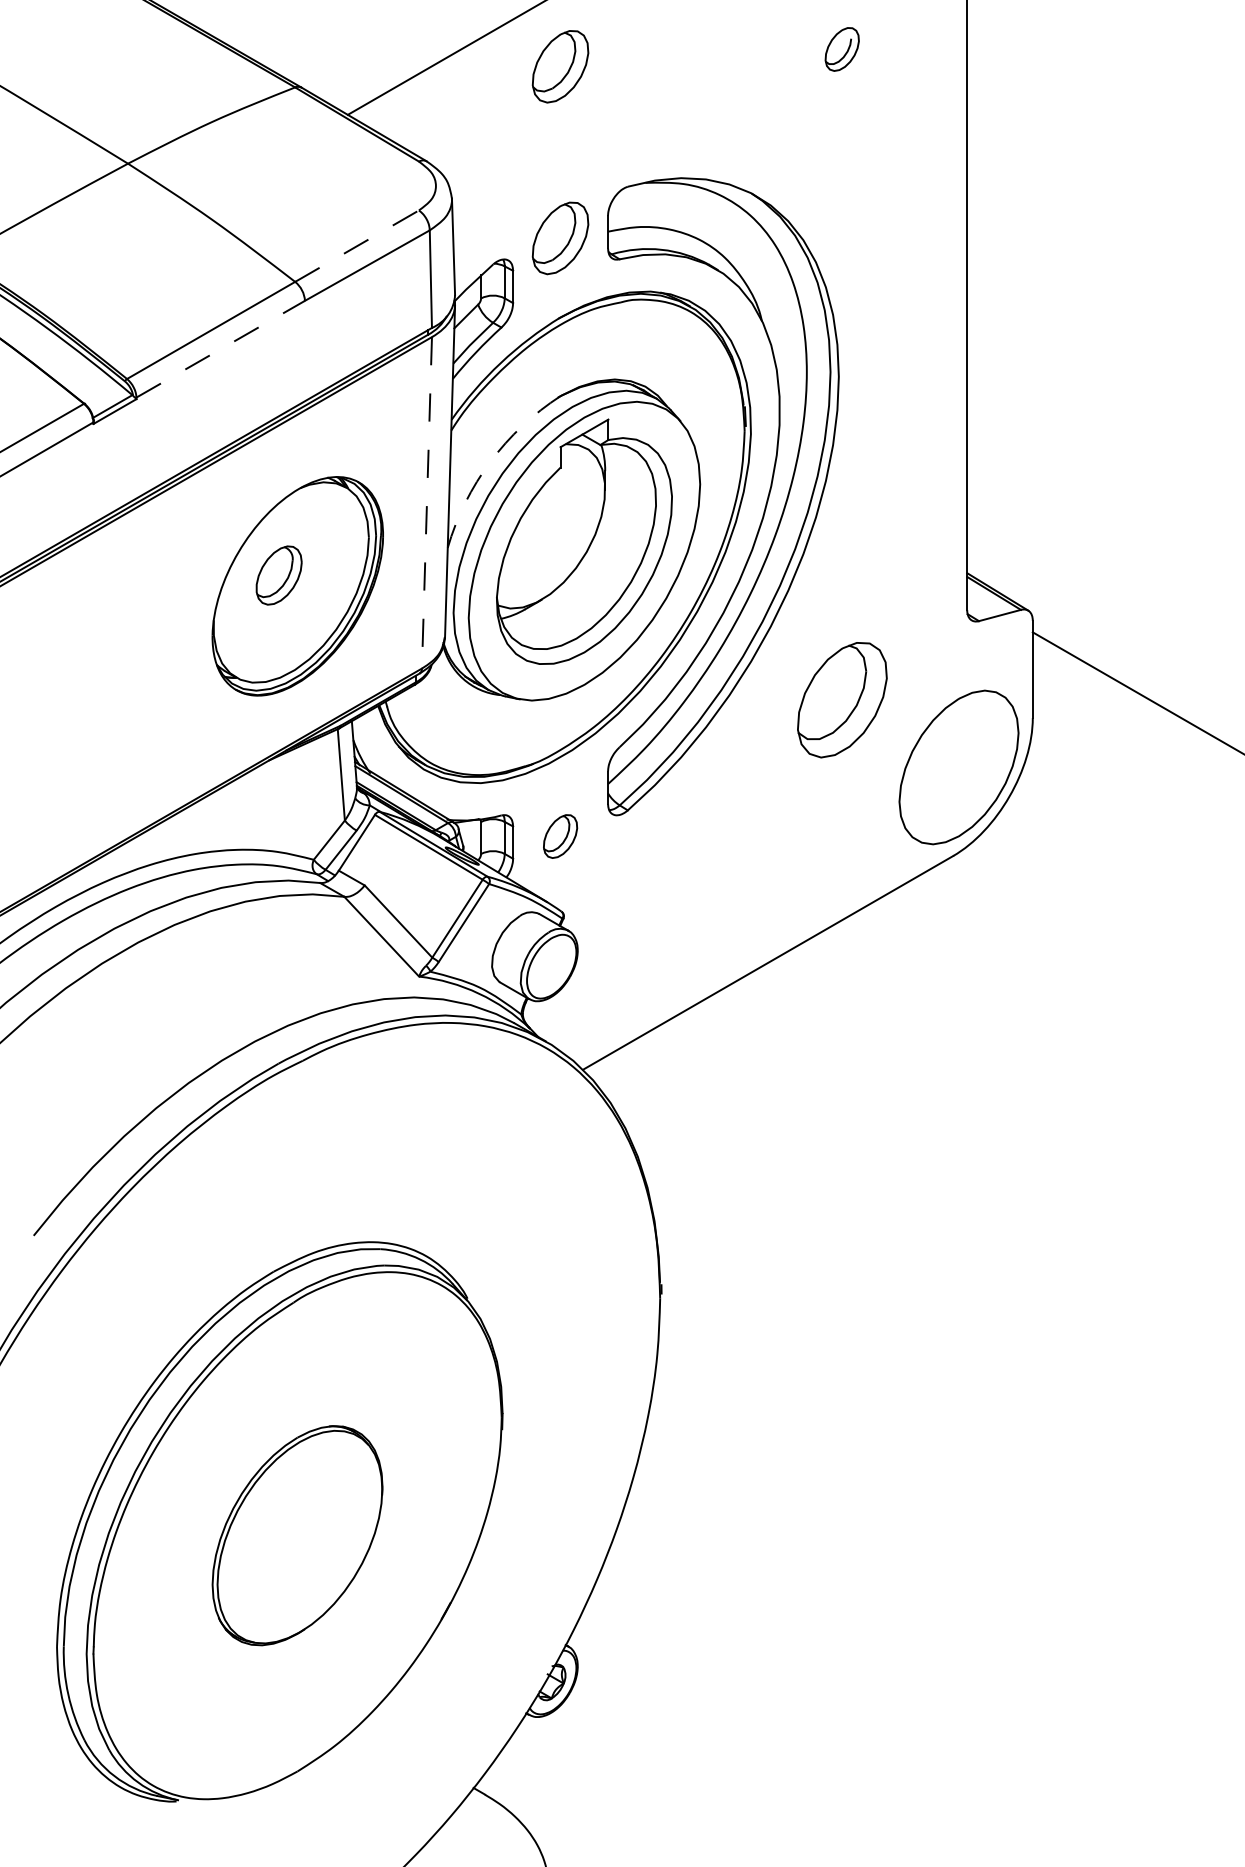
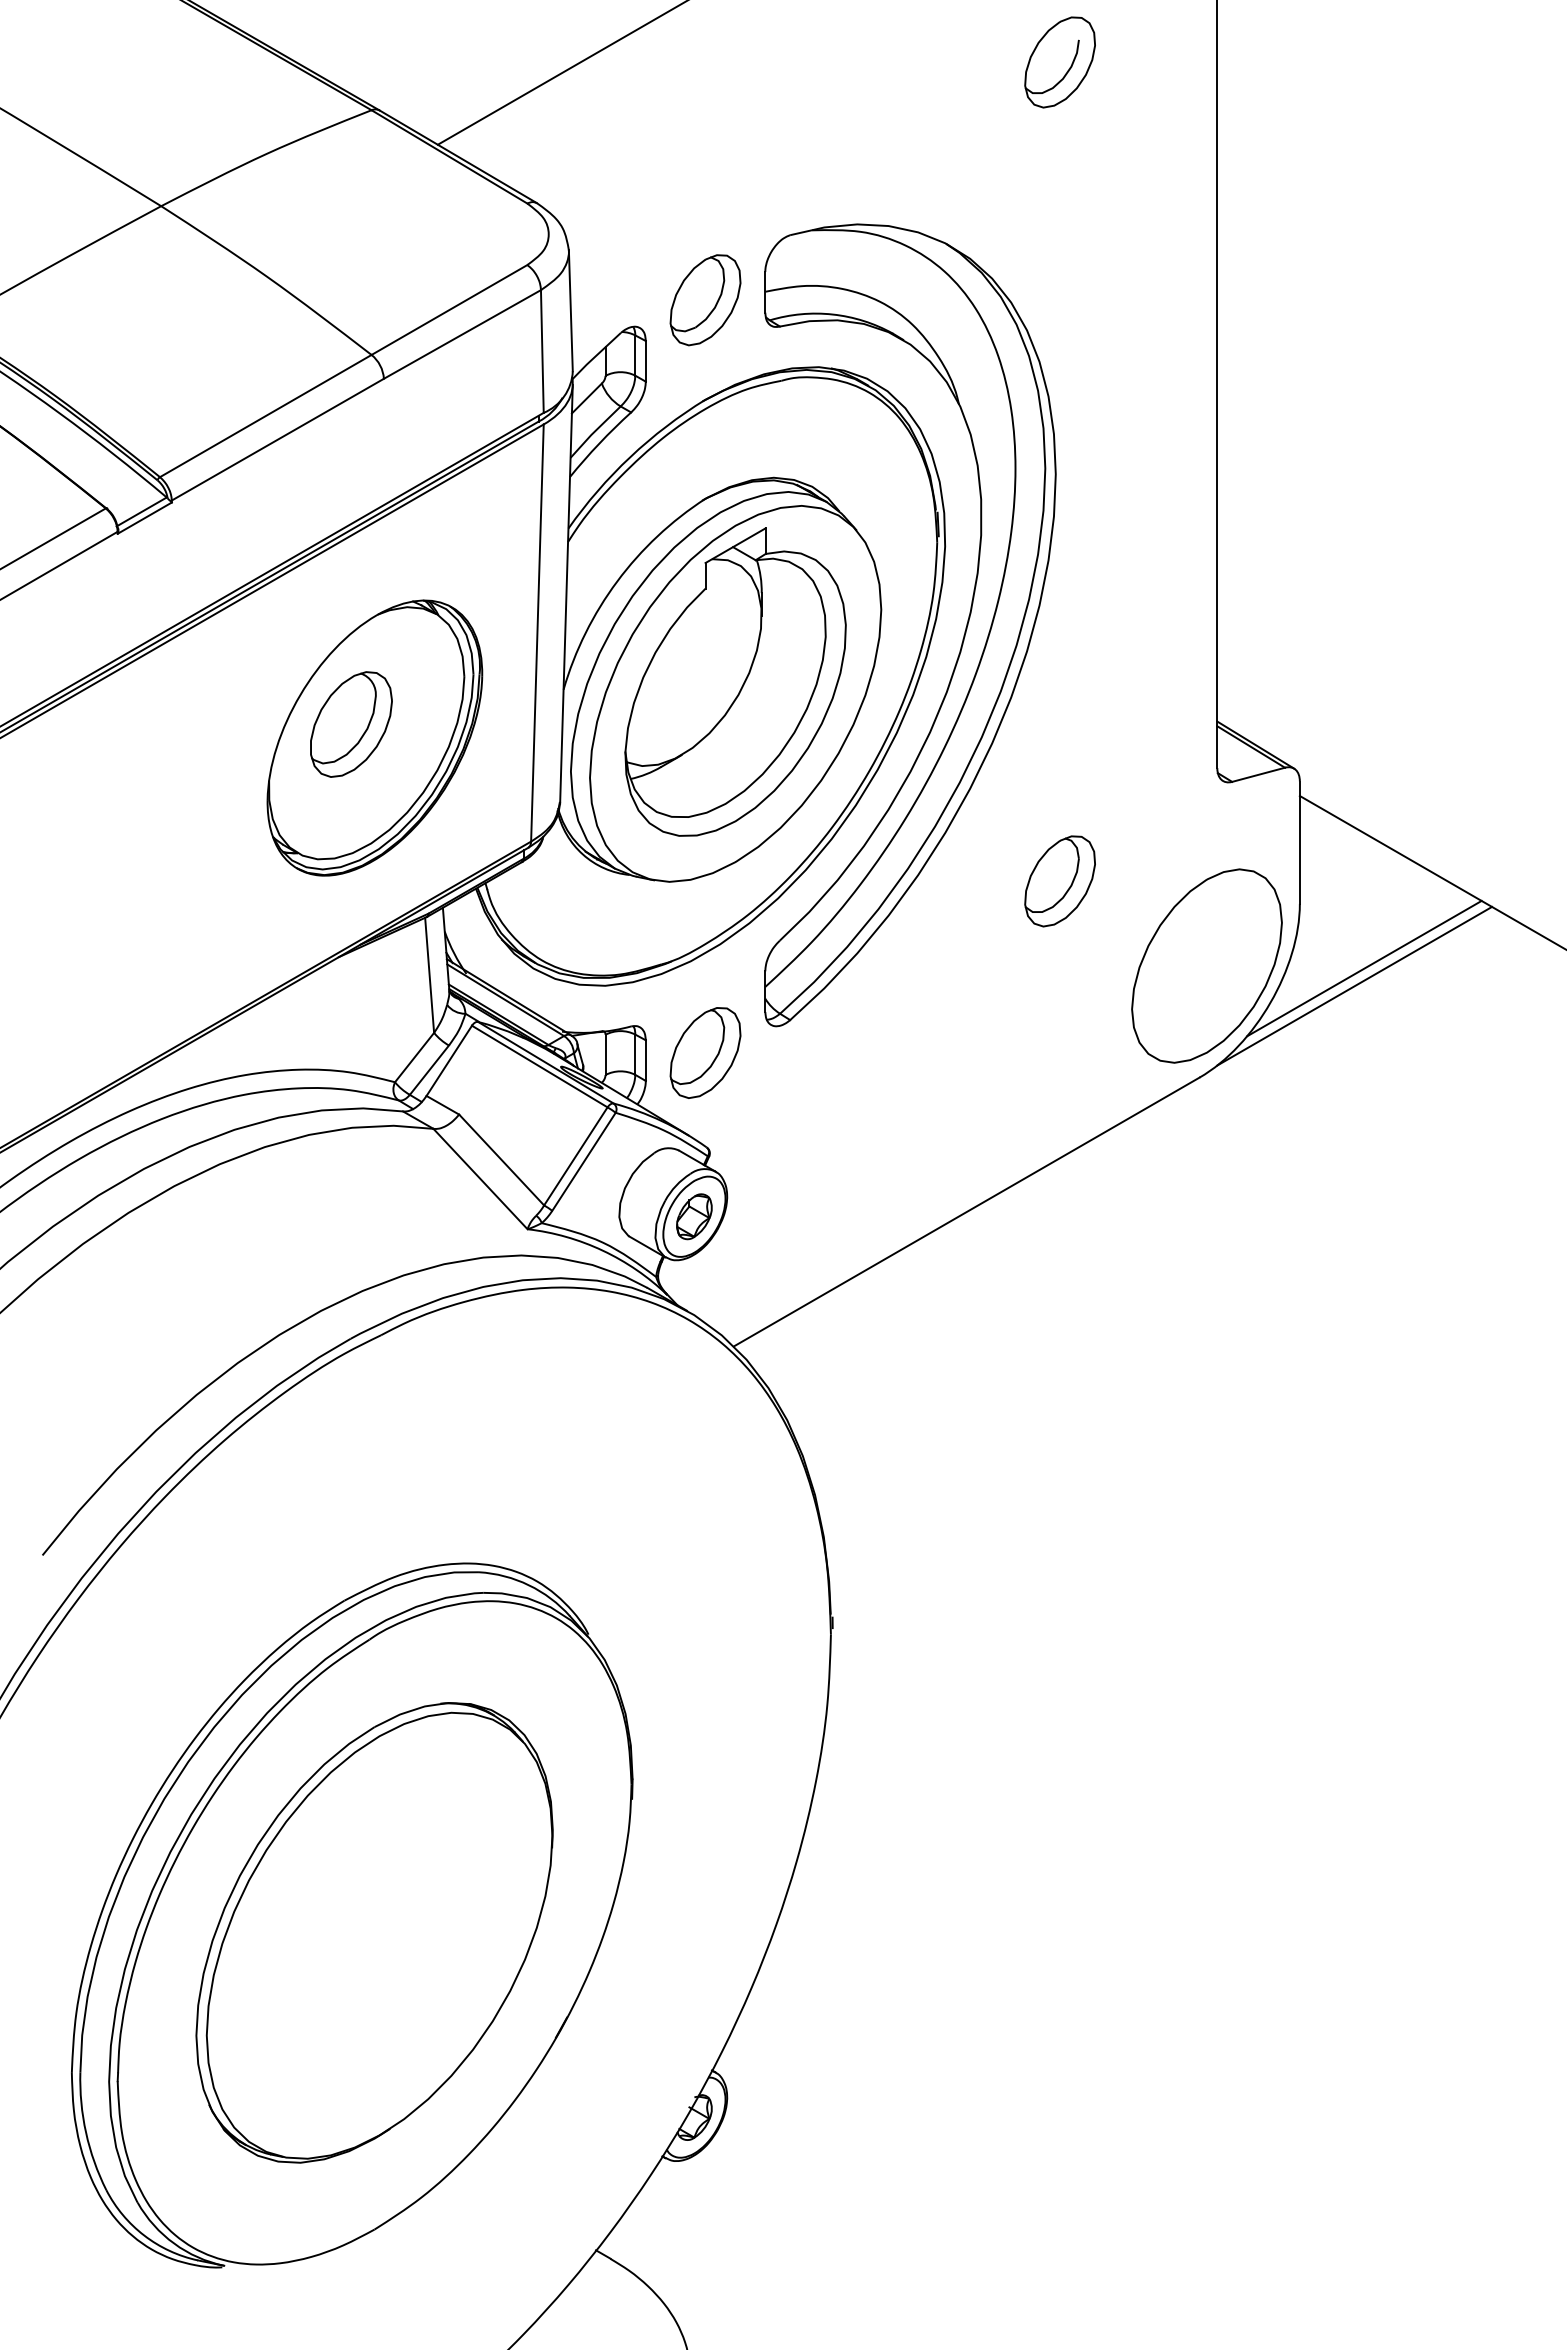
part: (841, 49) -> (1059, 62), size x1.67
part: (560, 66) -> (705, 84), removed
line: (357, 246) -> (449, 310), dashed -> solid
line: (221, 349) -> (278, 439), dashed -> solid
arc: (490, 461) -> (617, 581), dashed -> solid
line: (427, 503) -> (537, 633), dashed -> solid
part: (279, 575) -> (351, 724), size x1.43
part: (841, 700) -> (1059, 881), size x0.62
line: (1084, 769) -> (1364, 968), added
line: (1076, 782) -> (1354, 985), added
part: (560, 836) -> (705, 1052), size x1.67
part: (551, 966) -> (694, 1216), added
part: (297, 1535) -> (374, 1932), size x1.67

